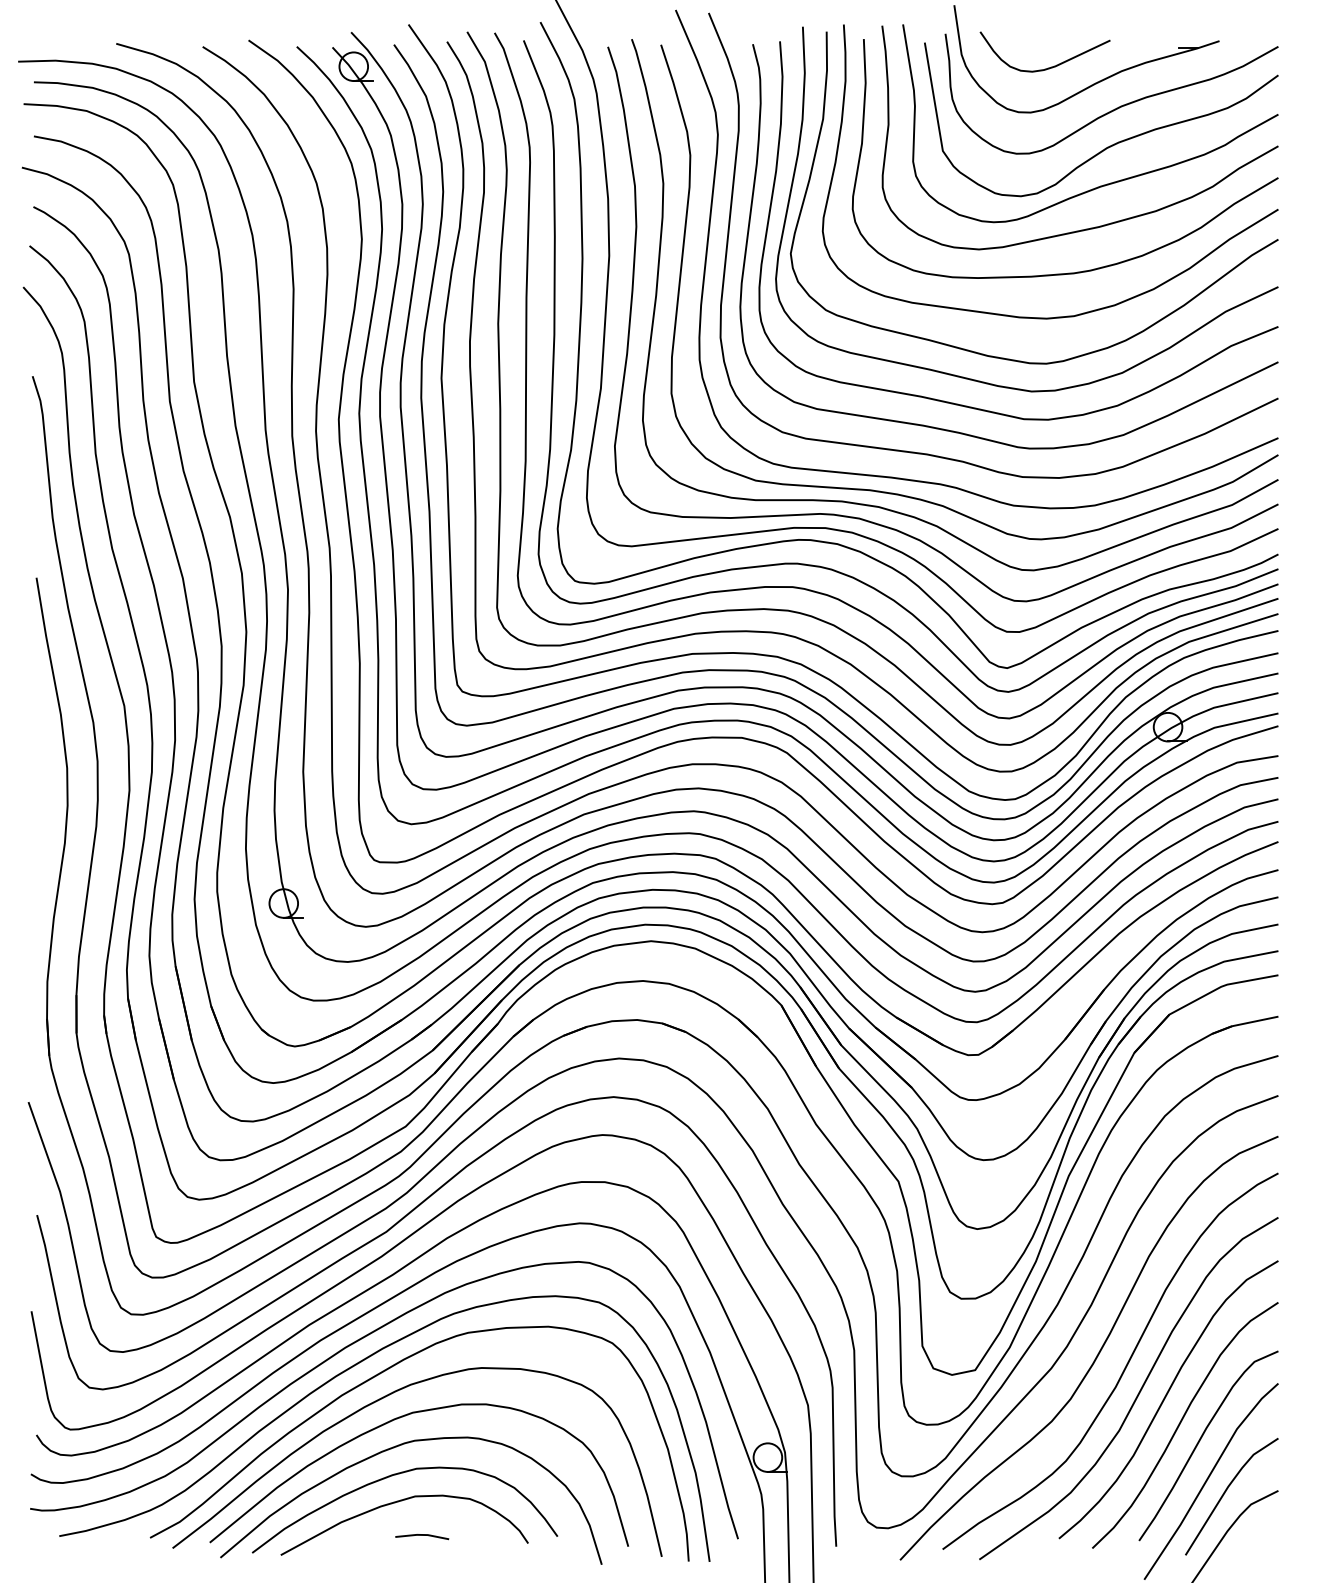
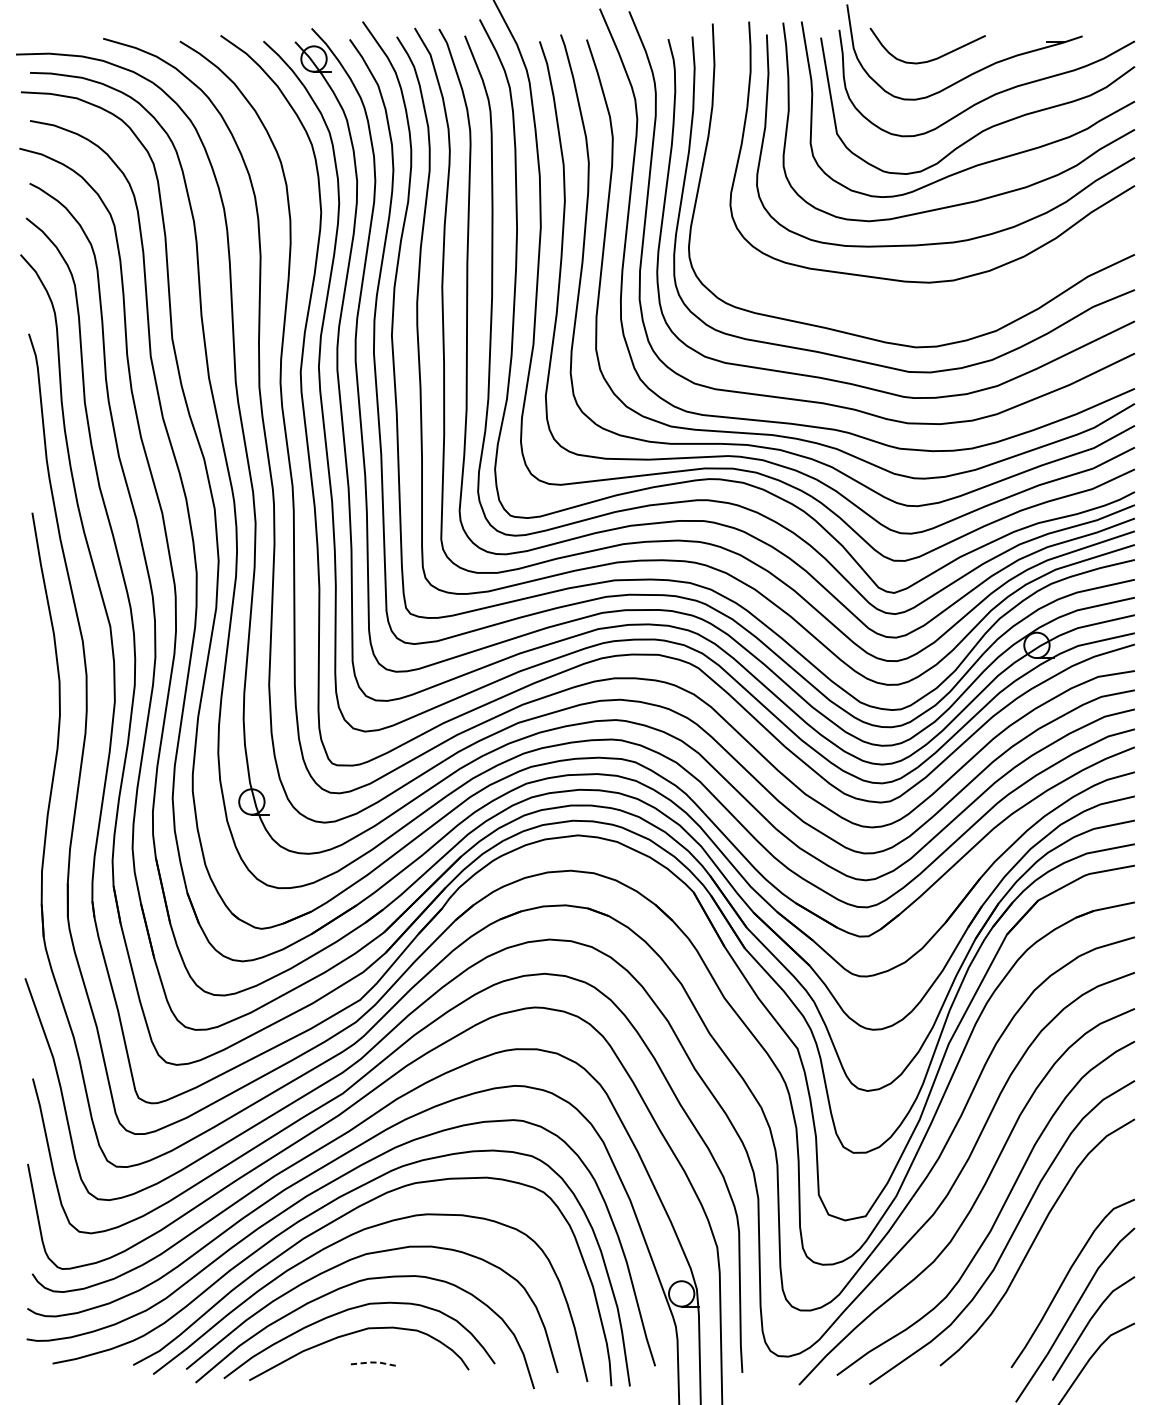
curve: (1009, 358) -> (896, 318), removed
curve: (1182, 1421) -> (1049, 1261), removed
line: (422, 1534) -> (375, 1362), solid -> dashed

